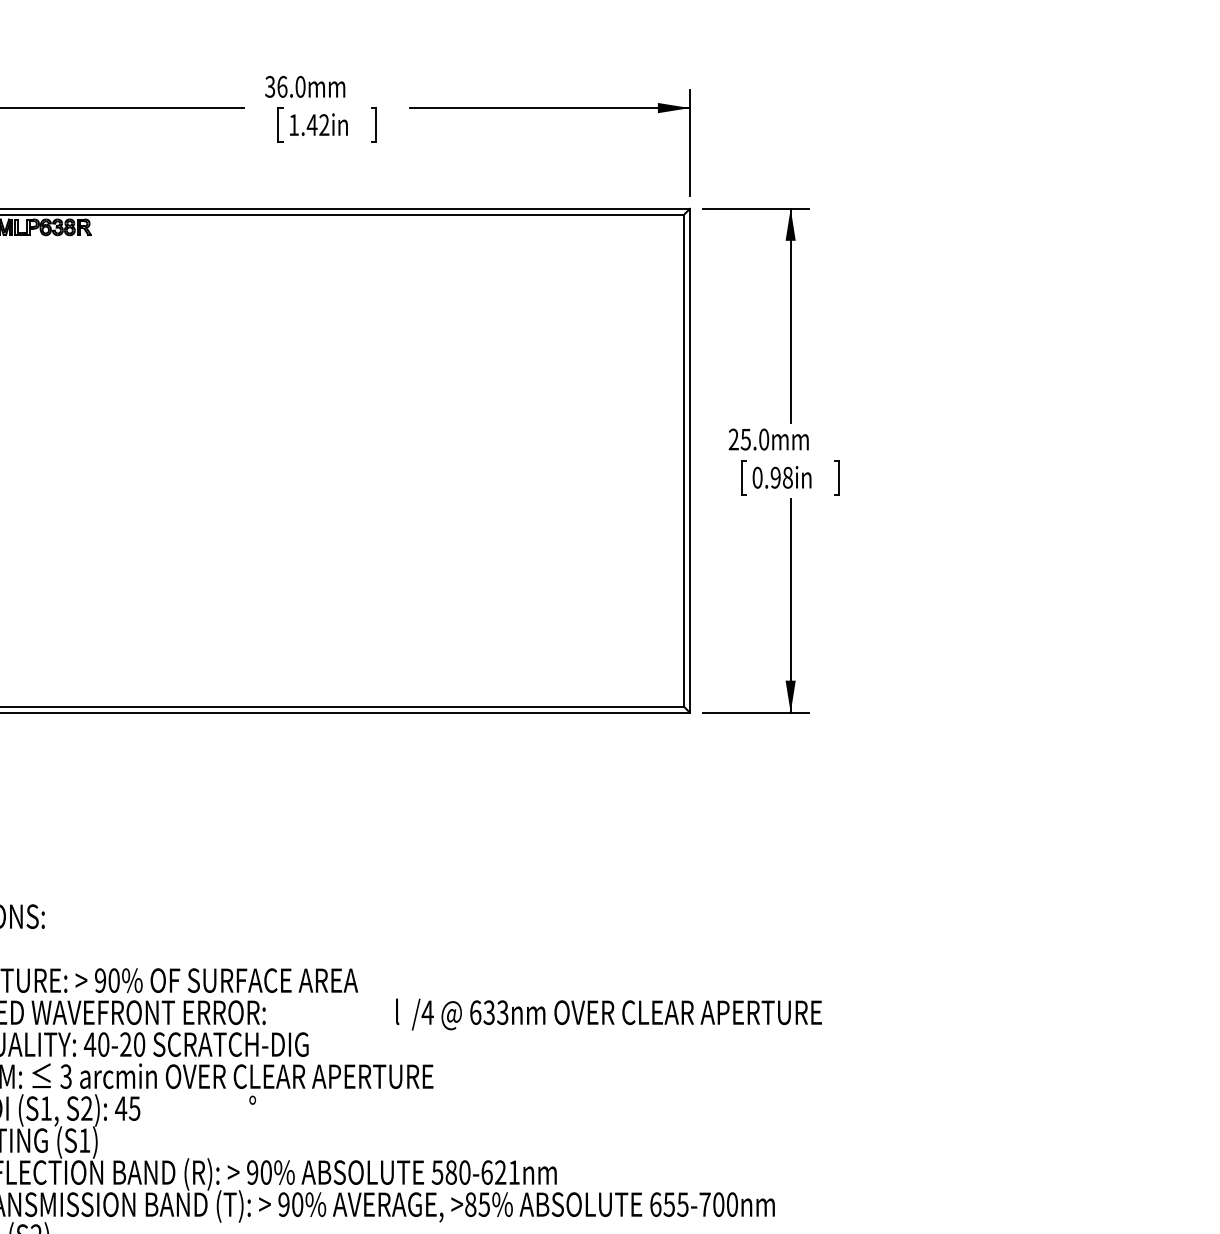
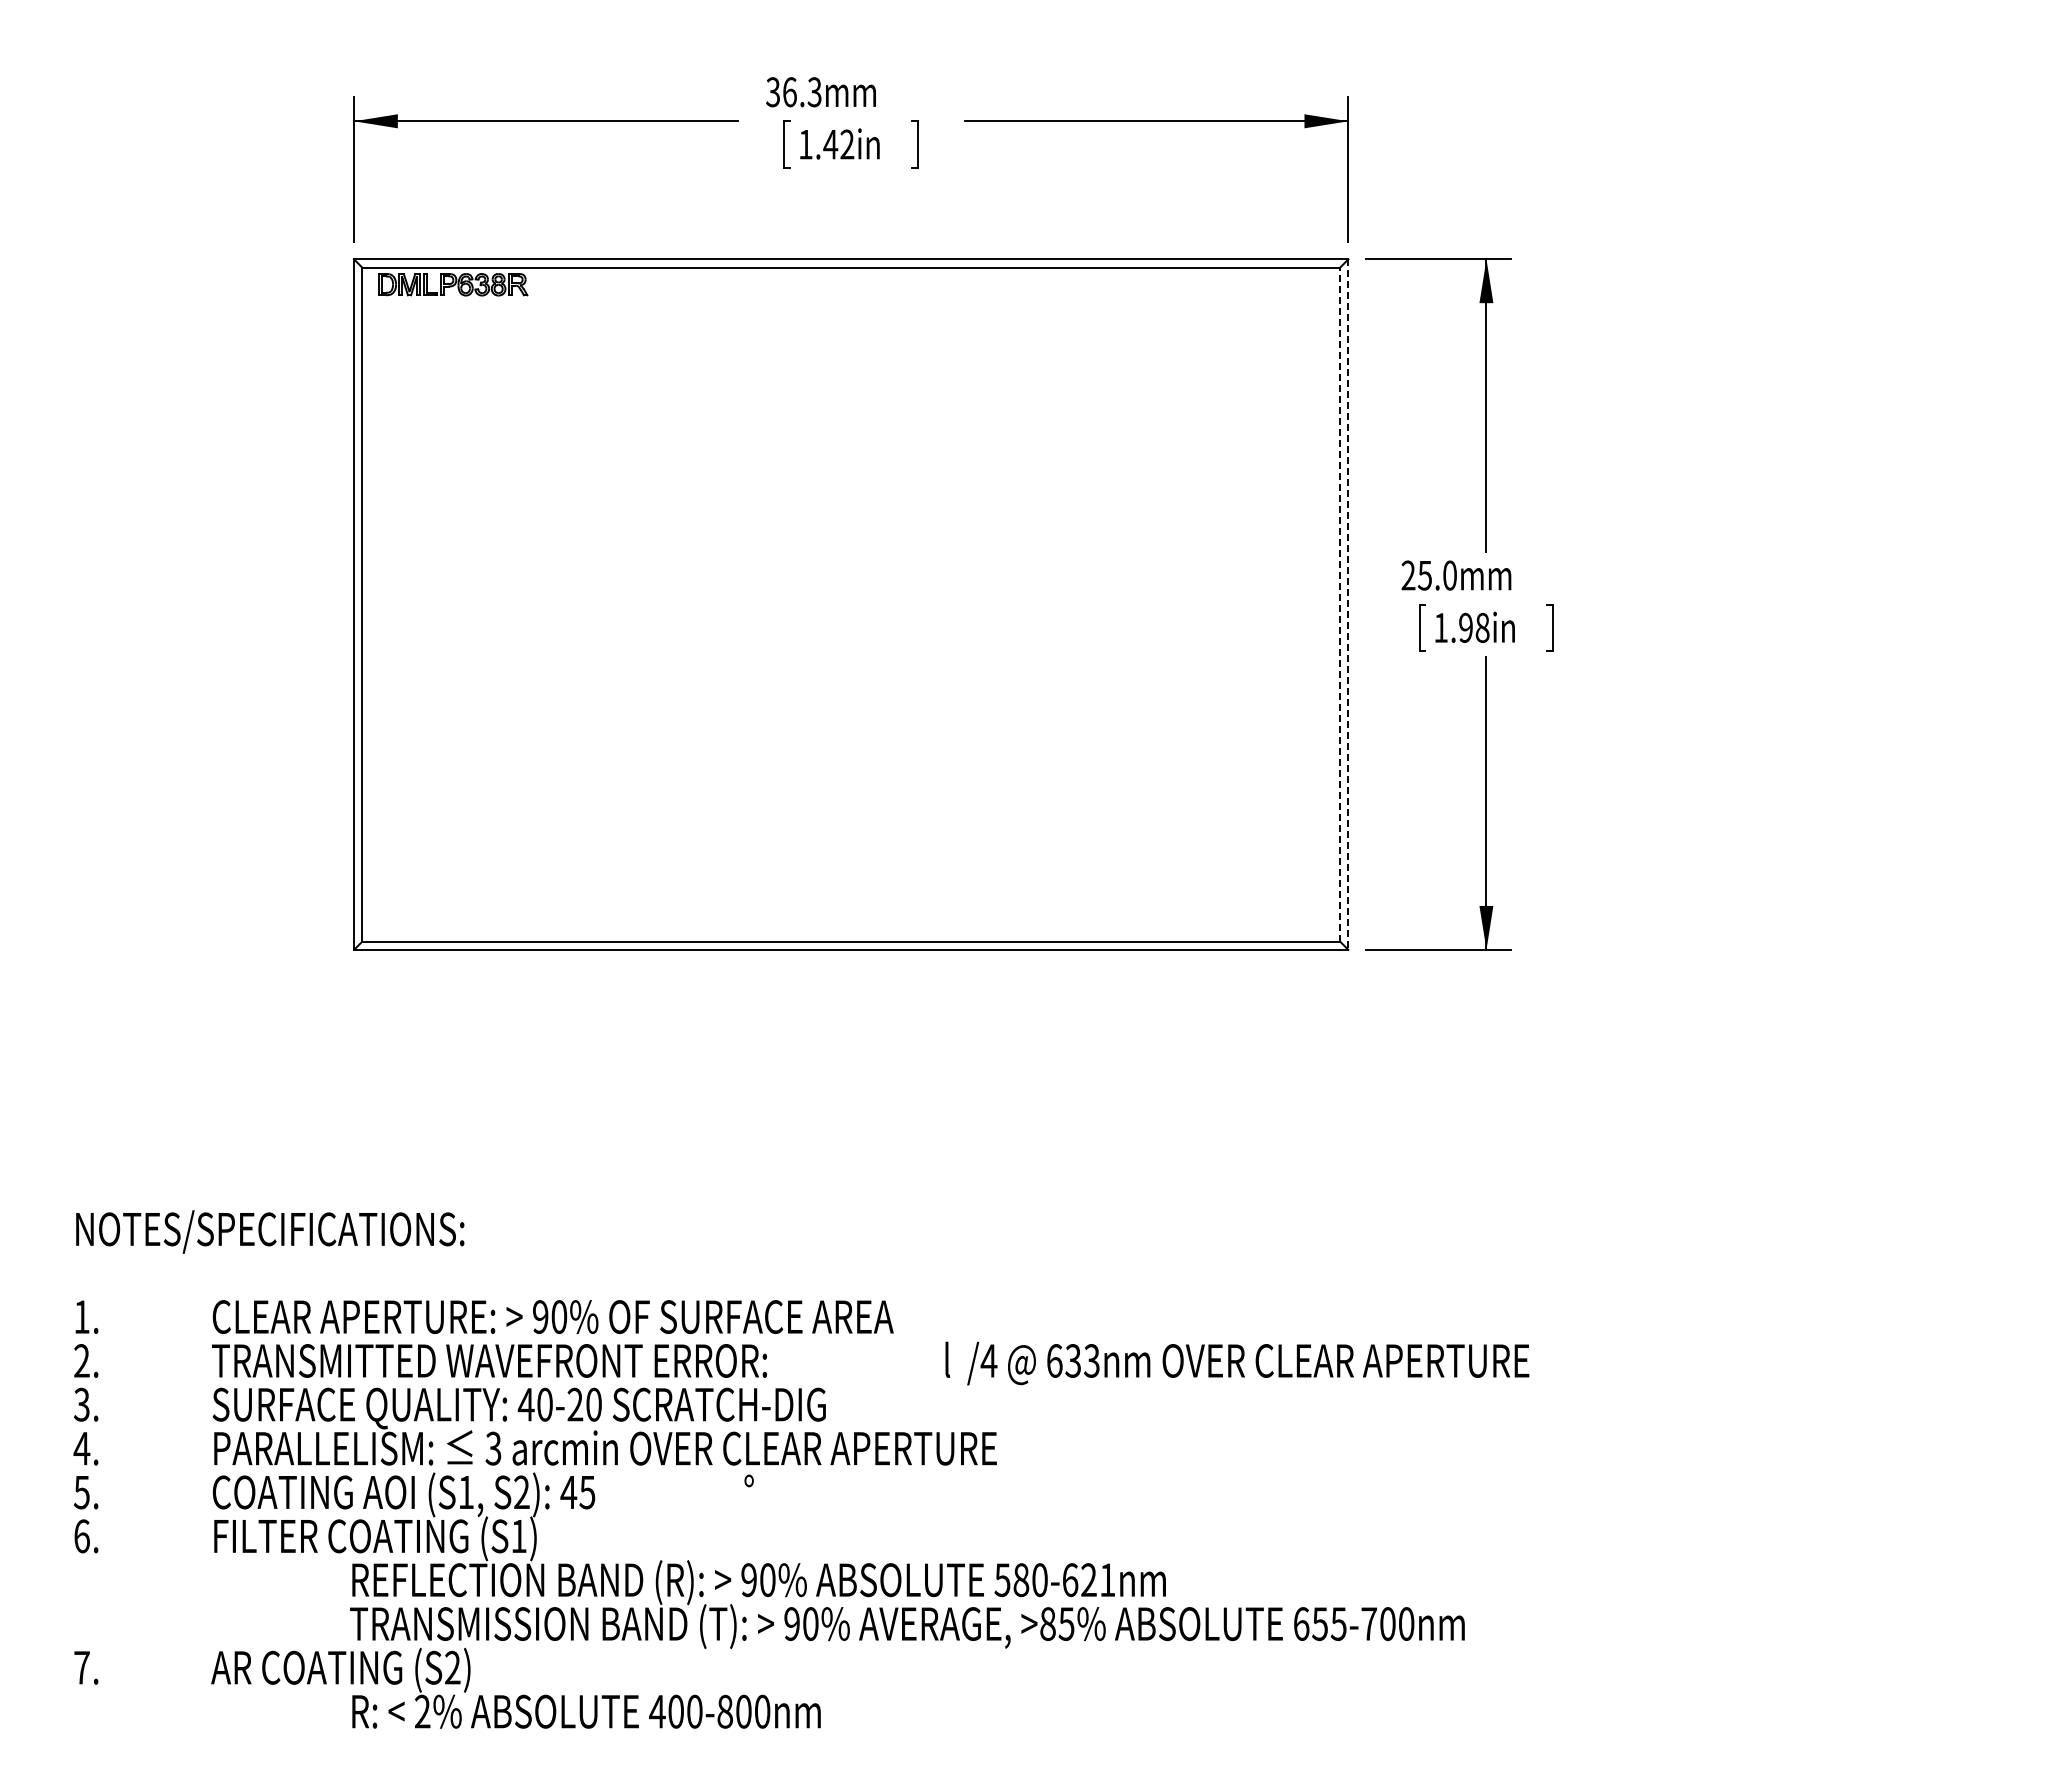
text: (300, 87) -> (814, 92), 36.0mm -> 36.3mm
line: (684, 460) -> (1340, 604), solid -> dashed
line: (690, 461) -> (1348, 605), solid -> dashed
text: (757, 477) -> (1440, 627), 0.98in -> 1.98in

